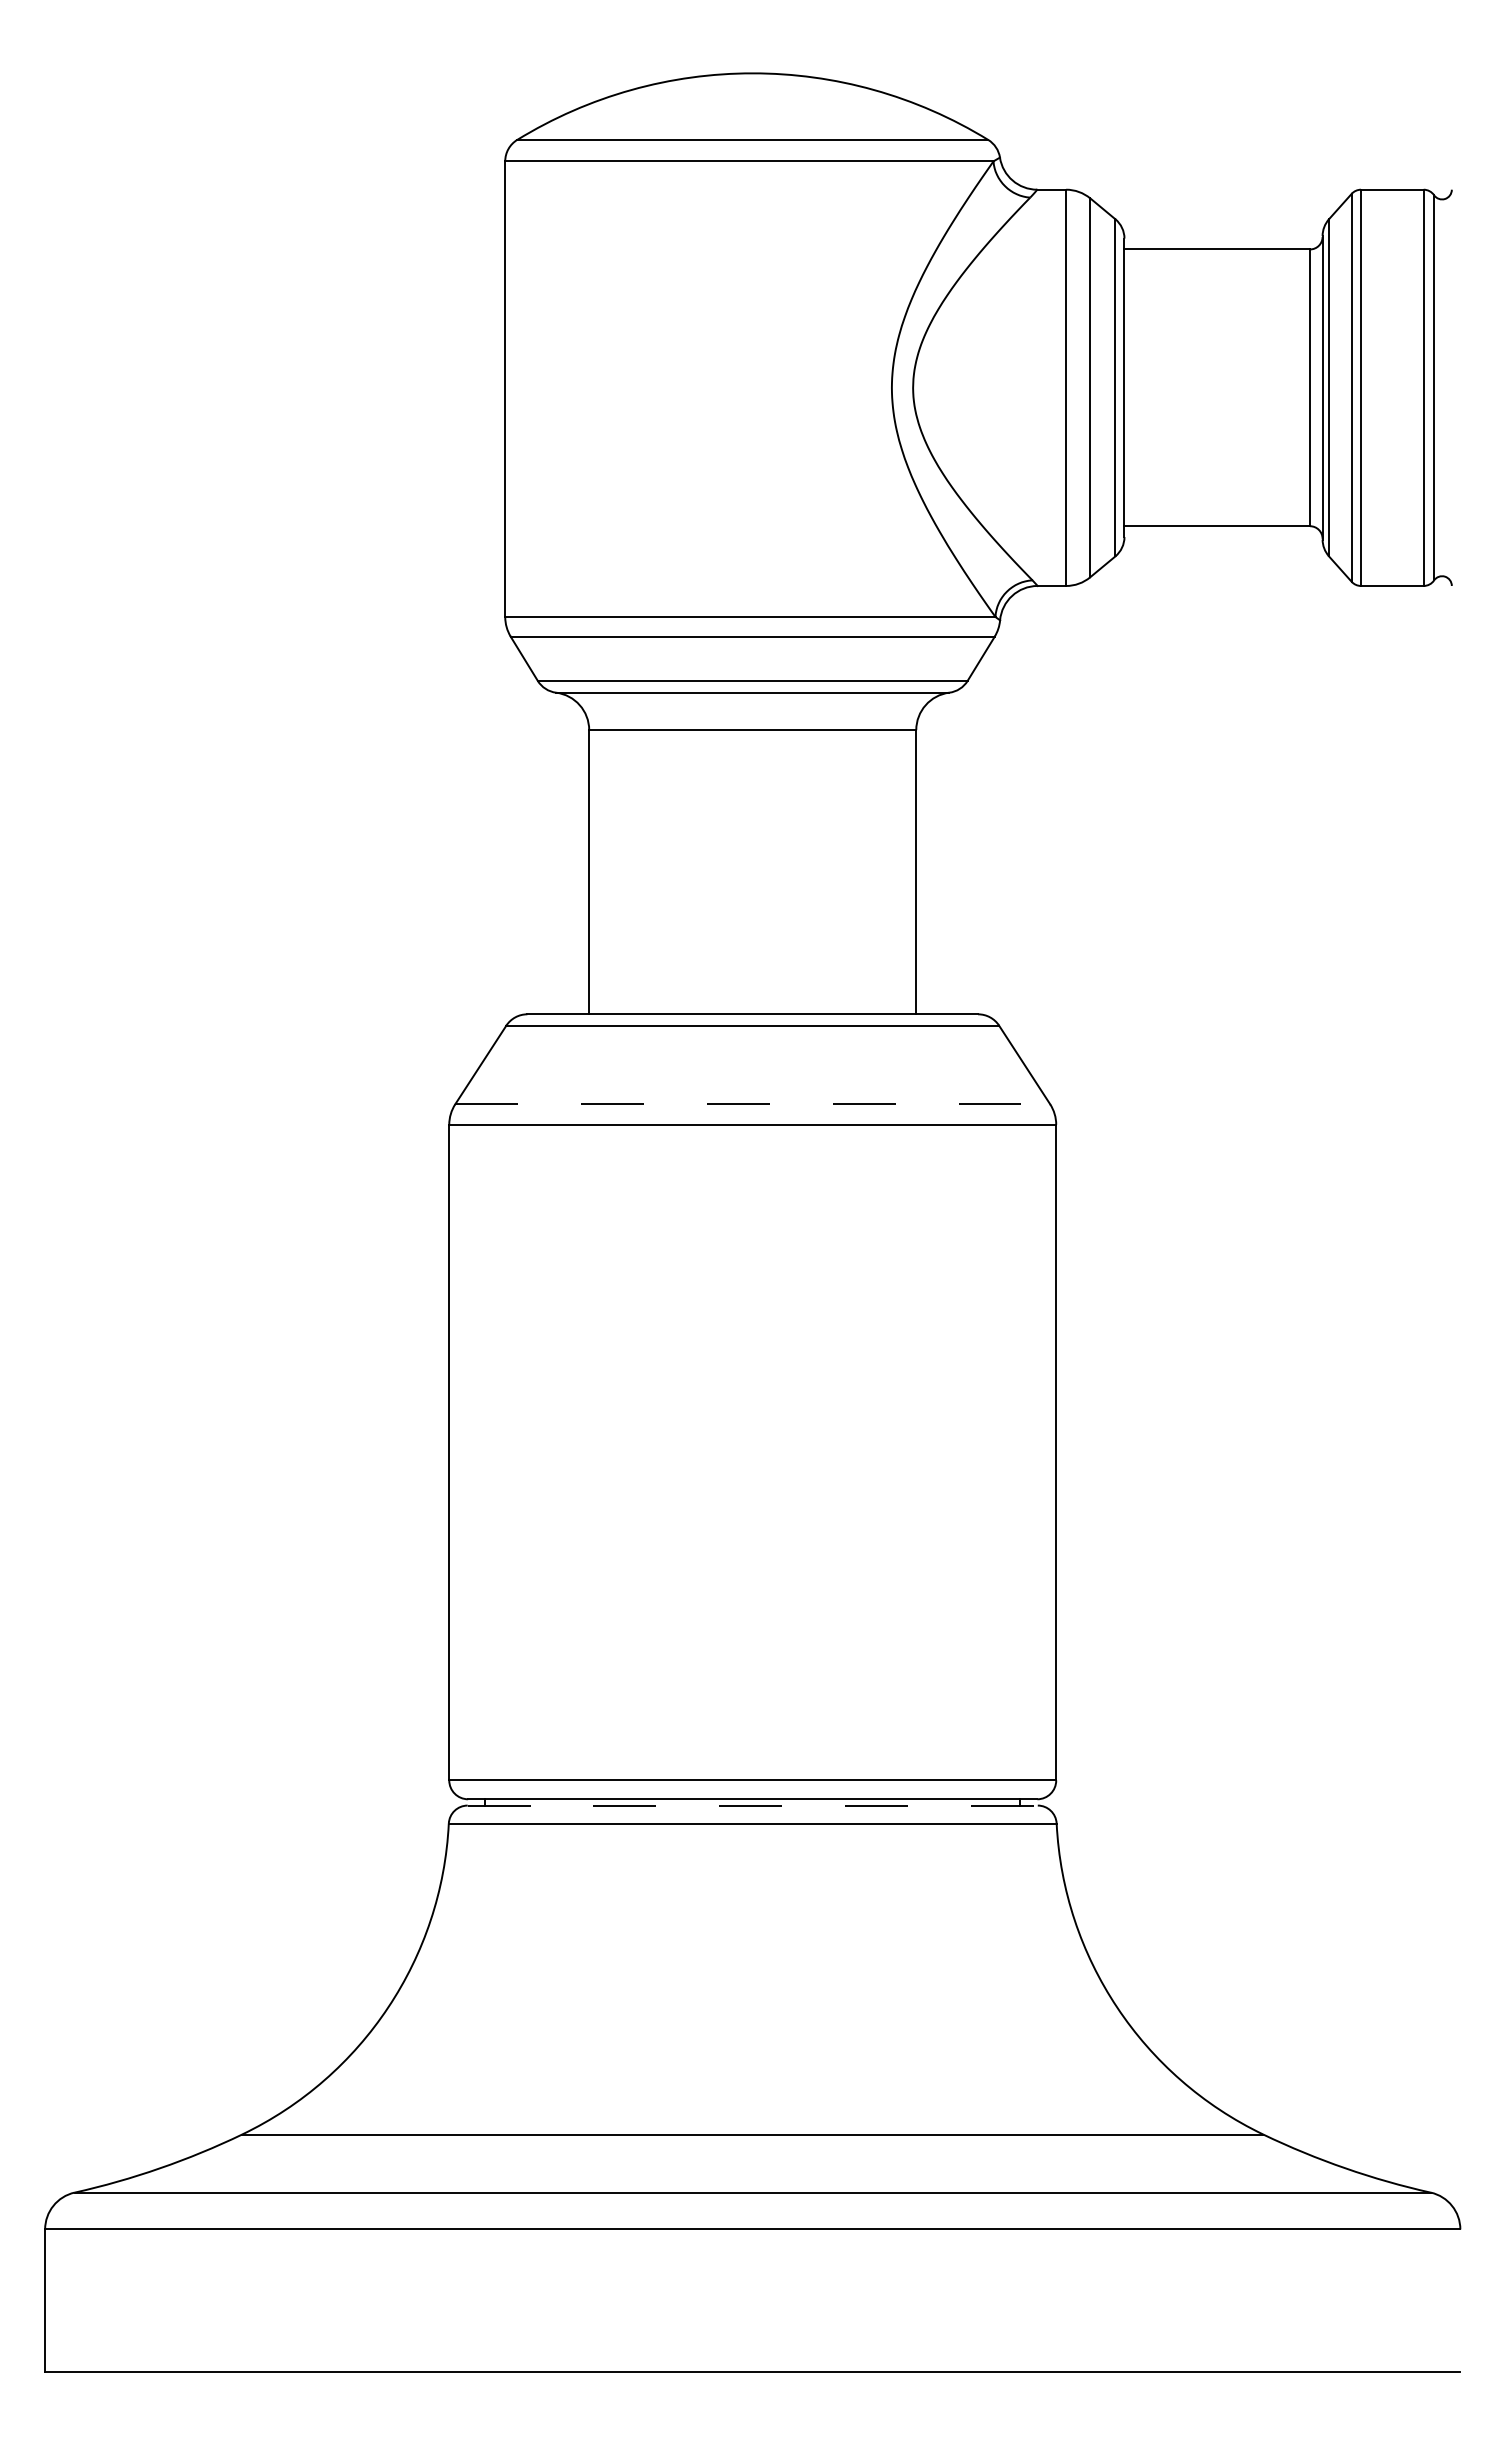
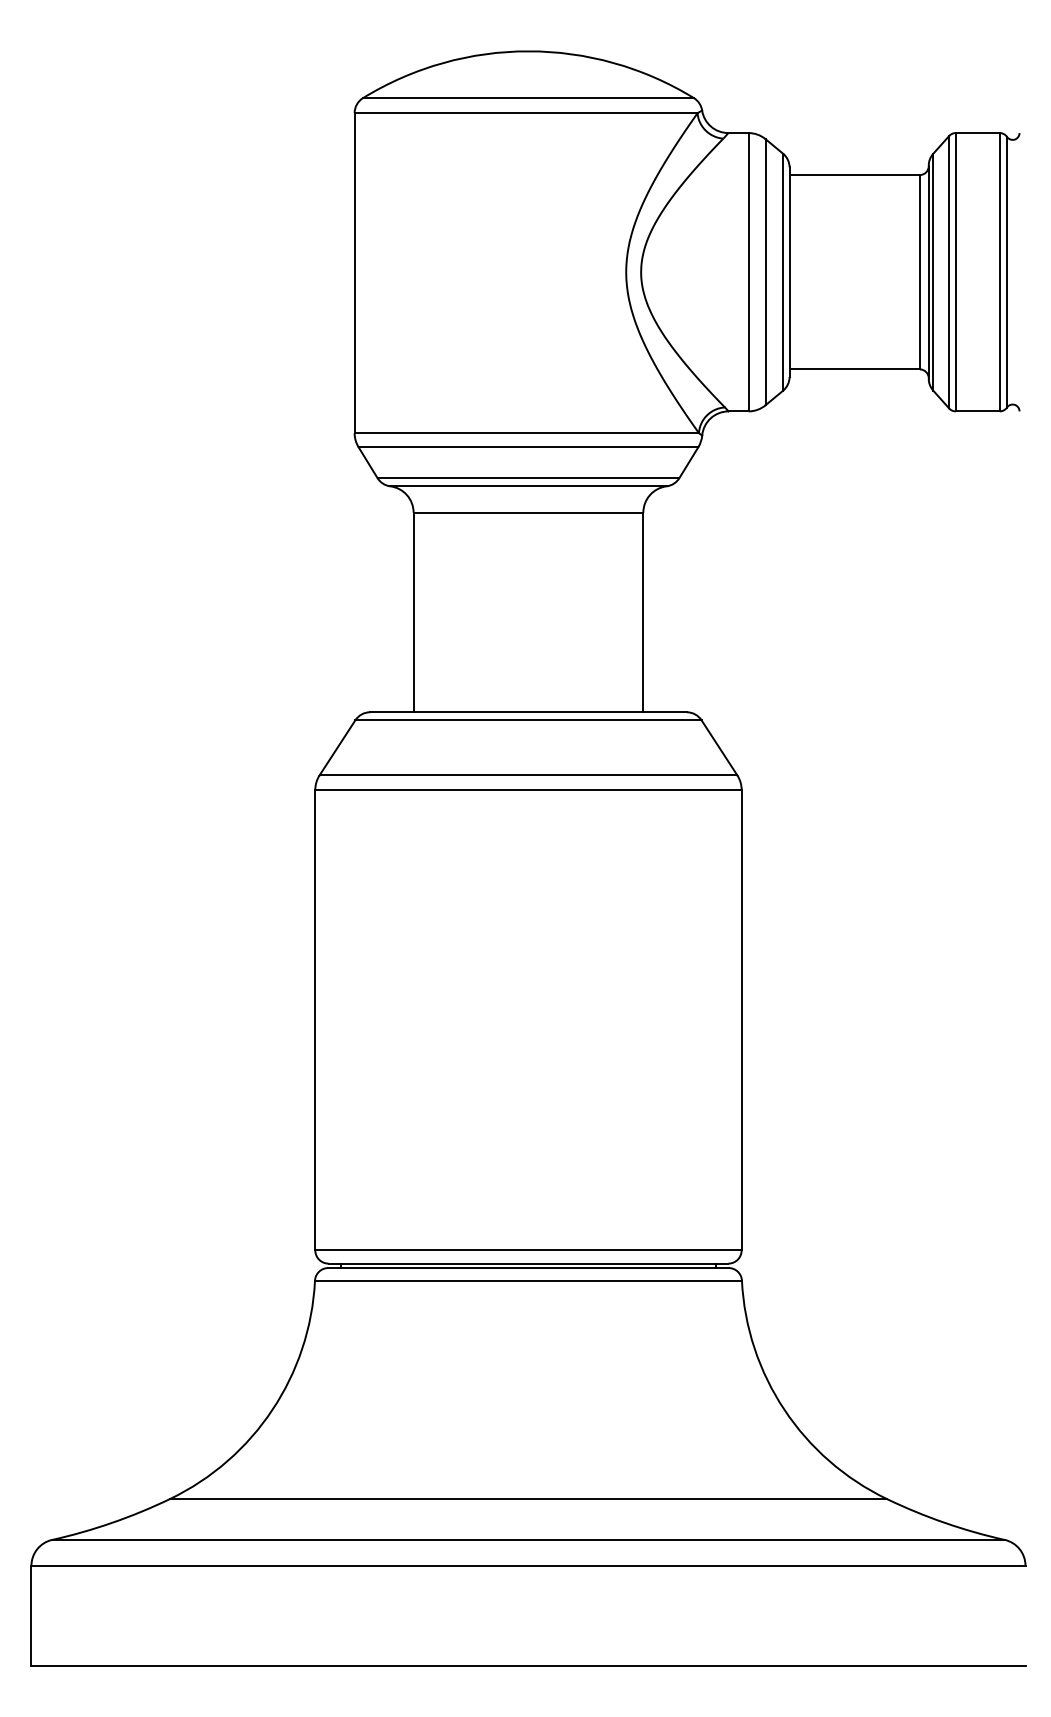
line: (753, 1104) -> (529, 775), dashed -> solid
line: (753, 1805) -> (529, 1267), dashed -> solid

